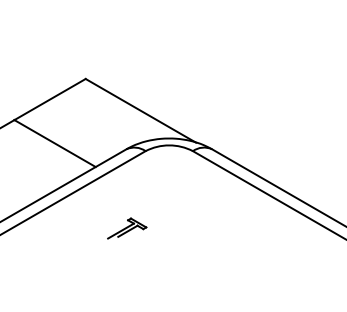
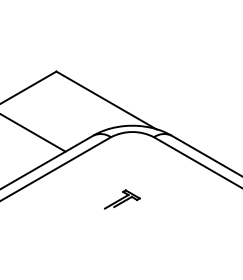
part: (127, 228) -> (122, 199), moved

